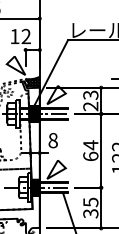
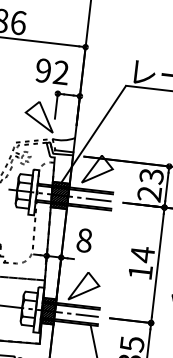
text: (14, 36) -> (42, 70), 12 -> 92
hatch: (32, 80) -> (63, 142), removed
text: (90, 155) -> (140, 270), 64 -> 14

